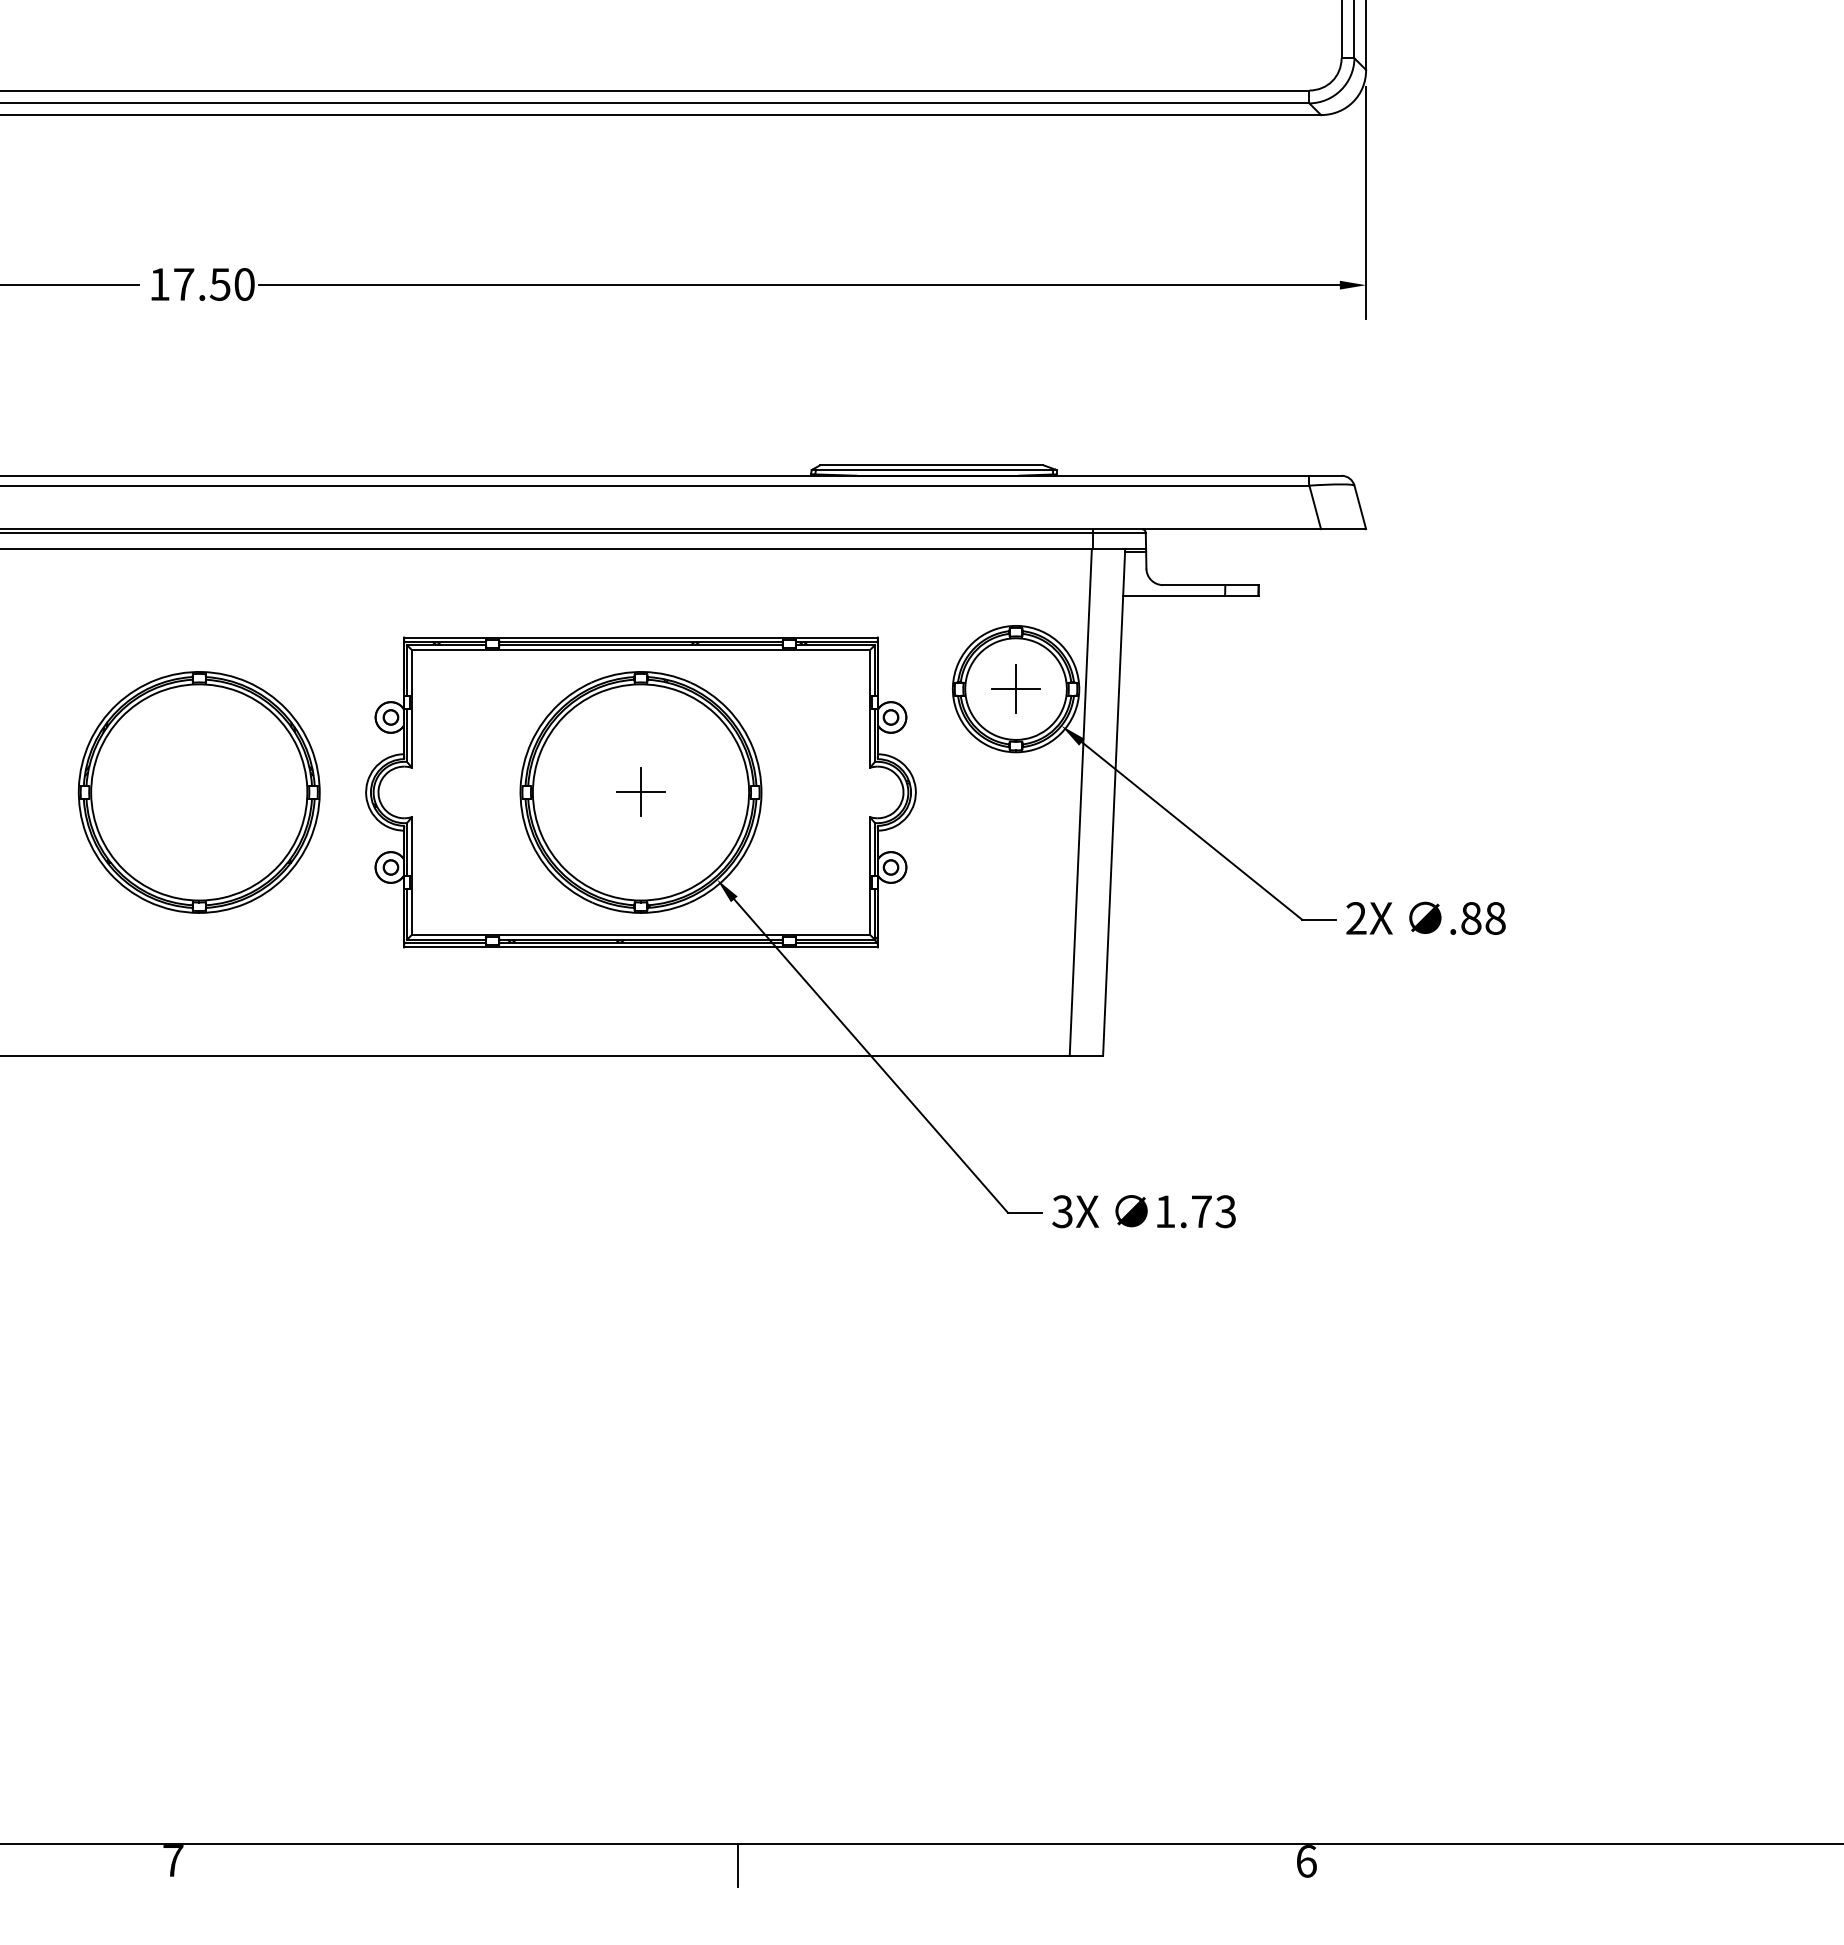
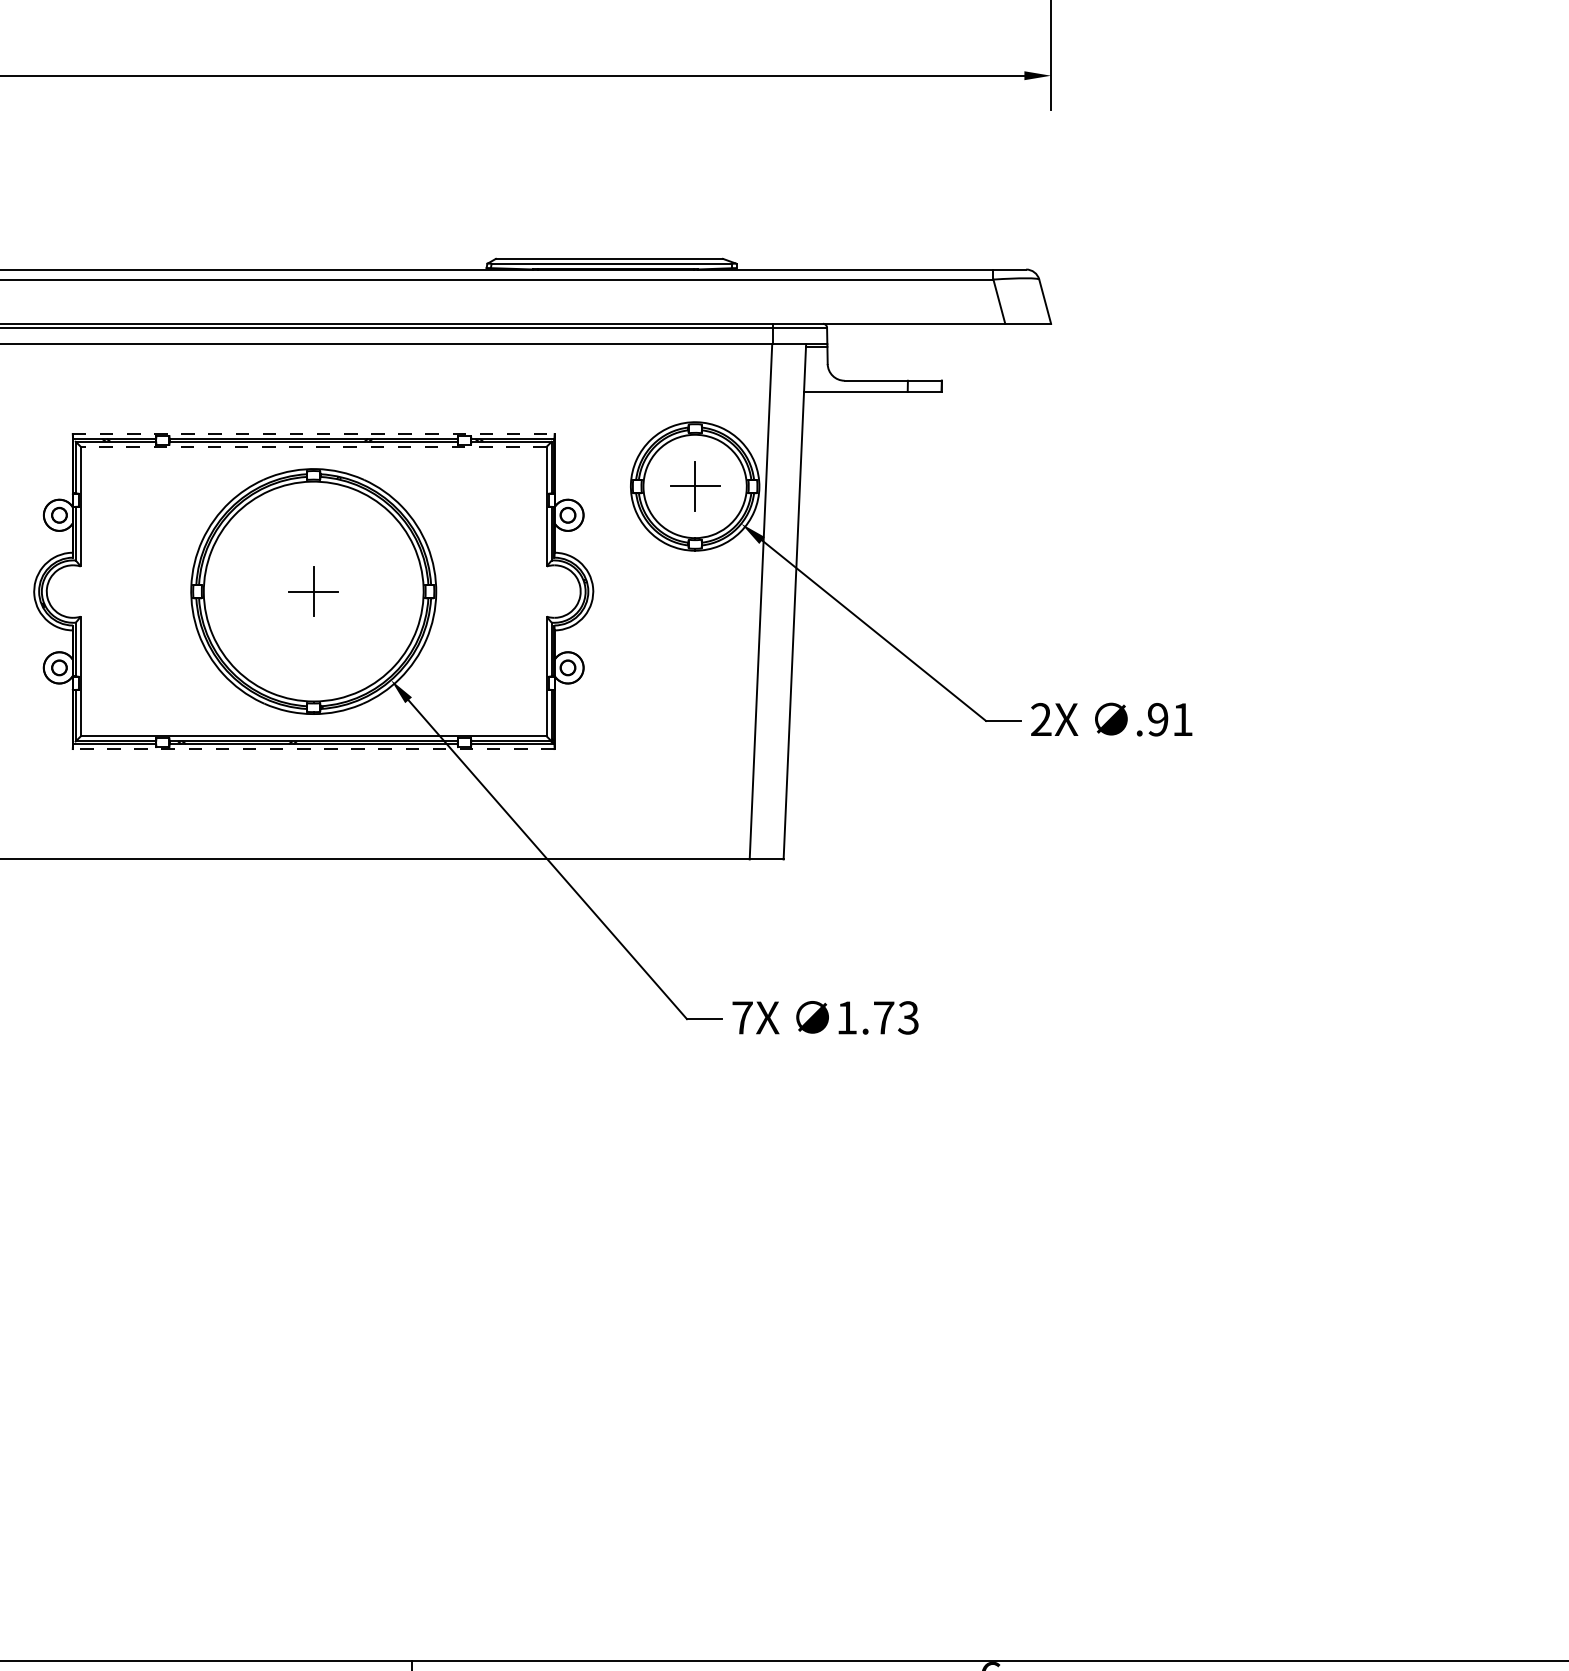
line: (641, 637) -> (314, 433), solid -> dashed
line: (640, 649) -> (313, 446), solid -> dashed
text: (1483, 918) -> (1170, 719), .88 -> .91
line: (641, 947) -> (314, 749), solid -> dashed
text: (1062, 1211) -> (742, 1017), 3X -> 7X

